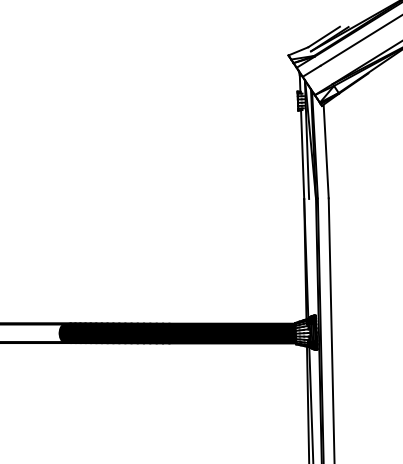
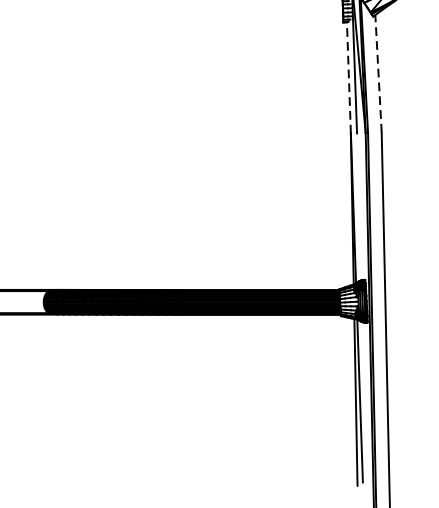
line: (326, 151) -> (378, 73), solid -> dashed
line: (302, 154) -> (348, 77), solid -> dashed

